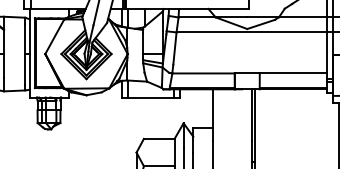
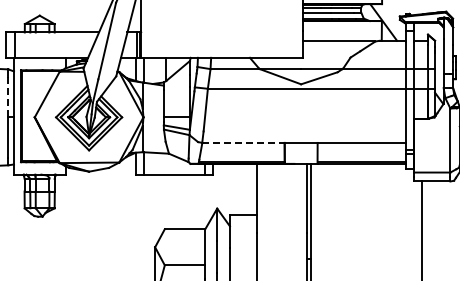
line: (25, 38) -> (8, 96), solid -> dashed
line: (204, 73) -> (244, 142), solid -> dashed

